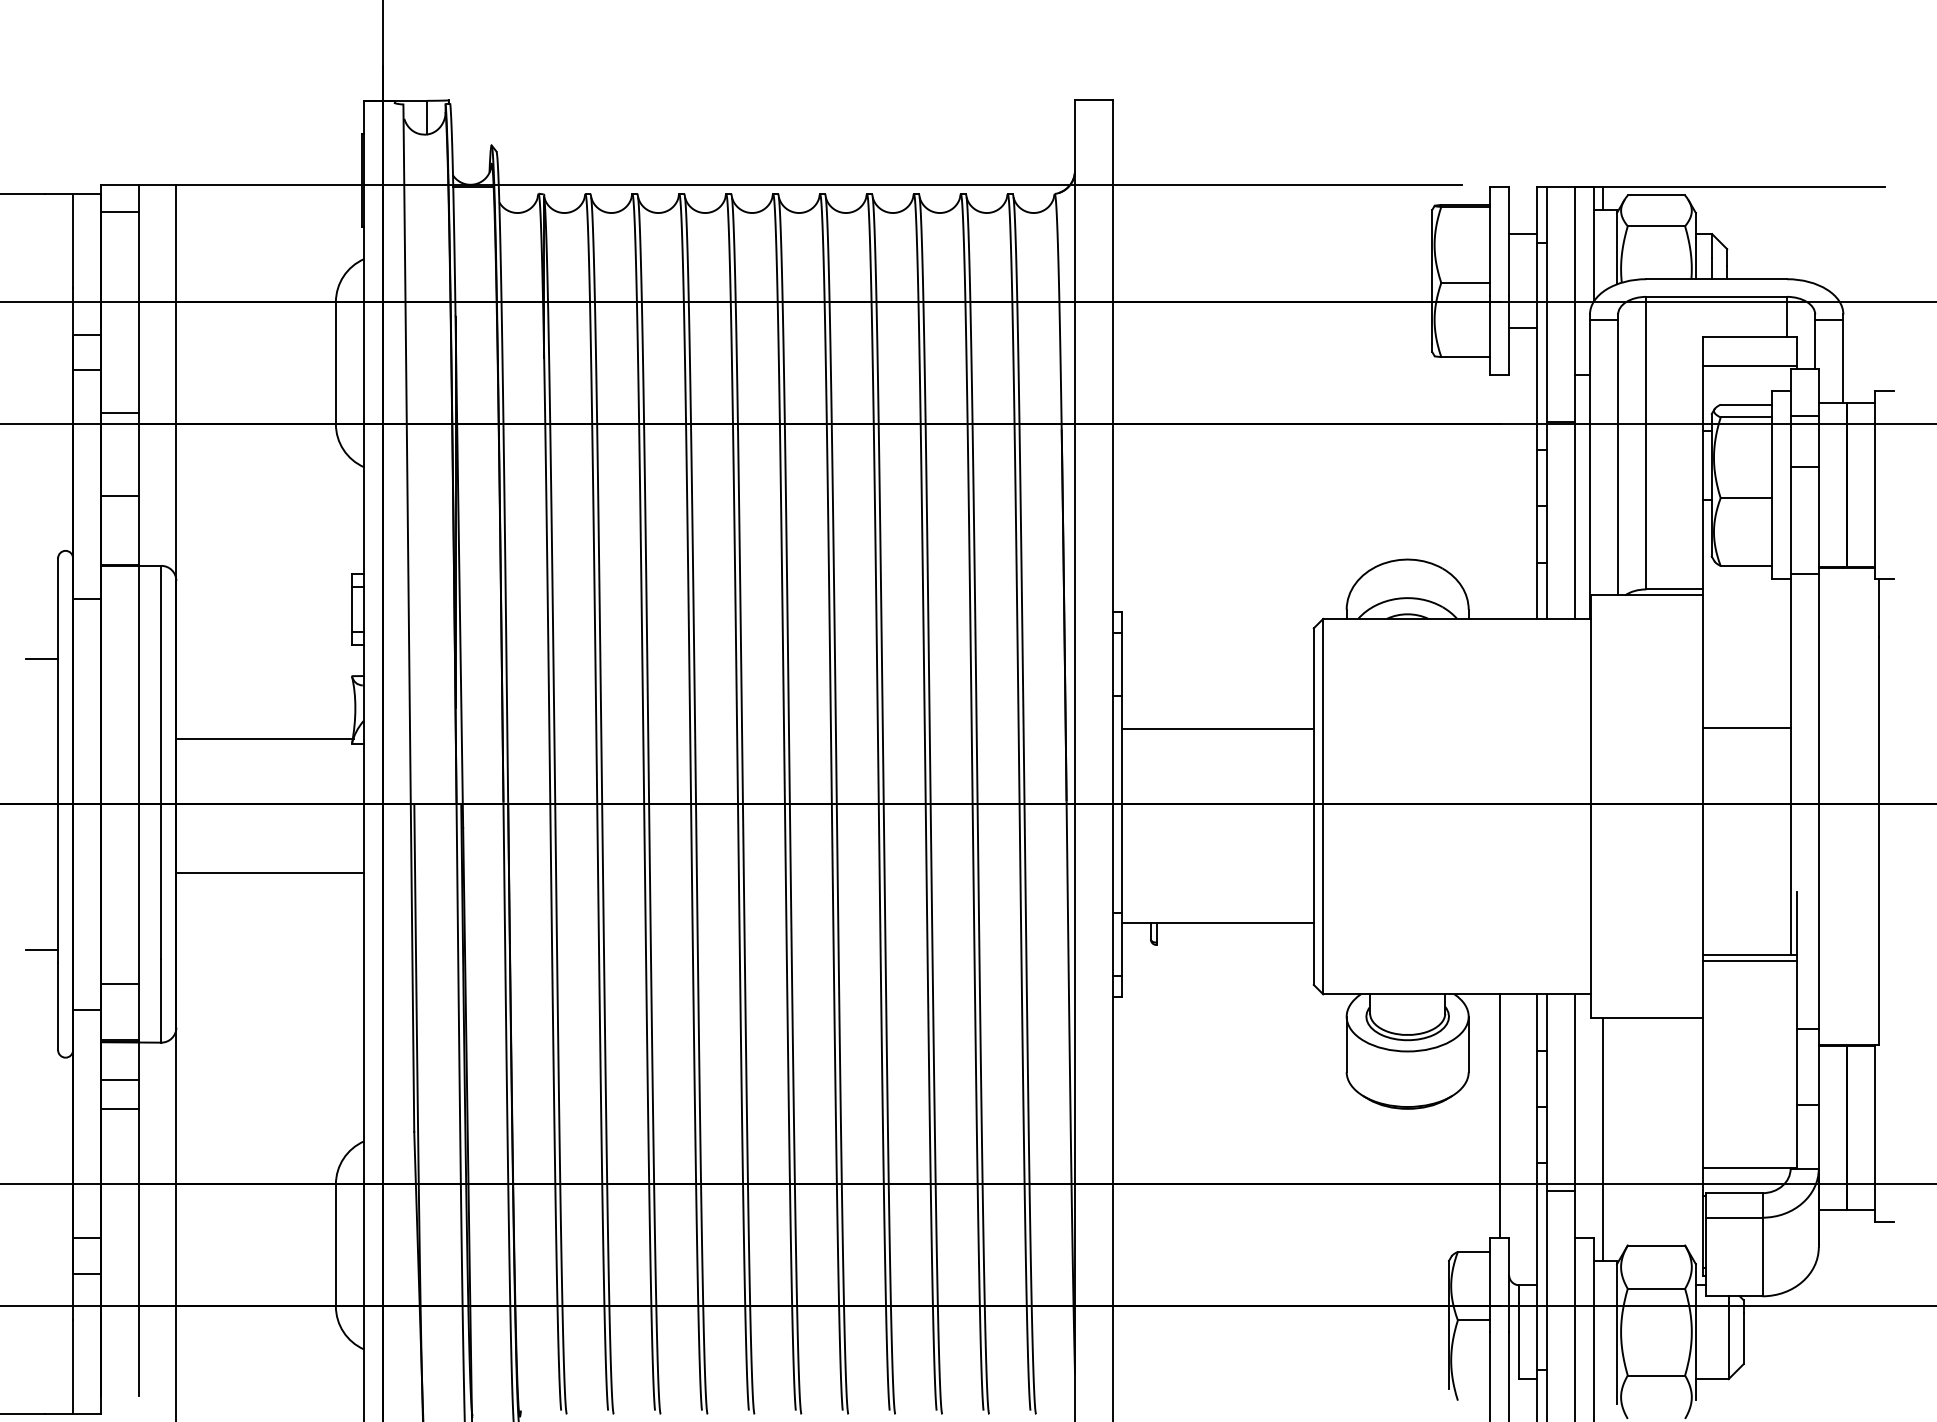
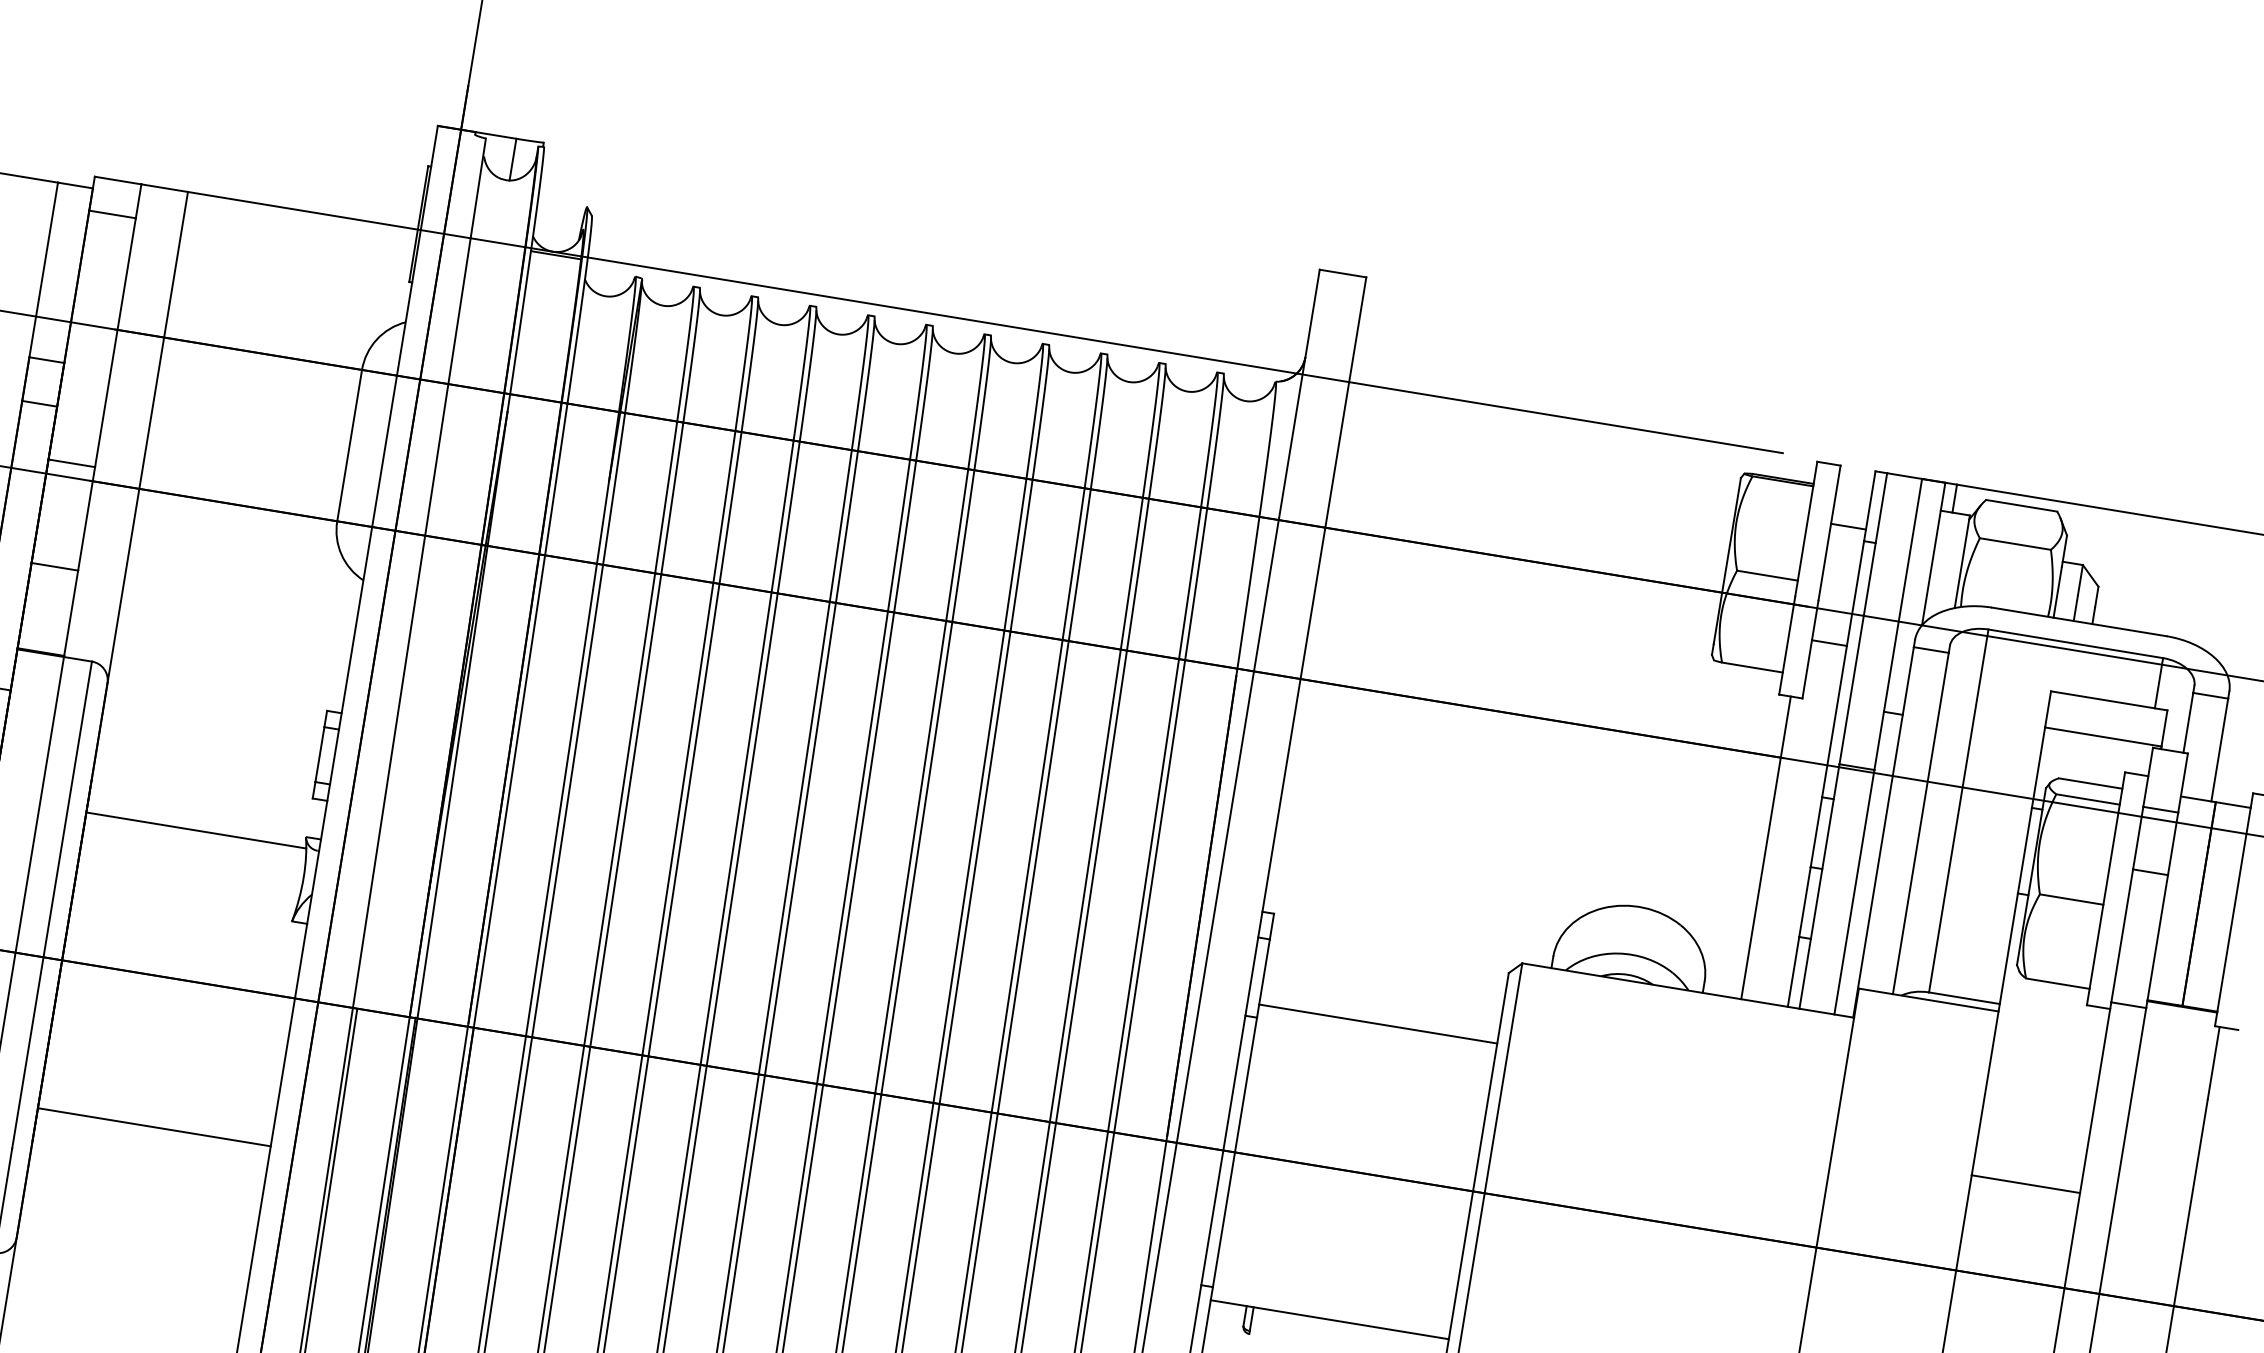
line: (1499, 496) -> (1765, 847), added
line: (1217, 729) -> (1377, 1024), moved
line: (264, 739) -> (195, 830), moved
line: (270, 873) -> (154, 1127), moved

